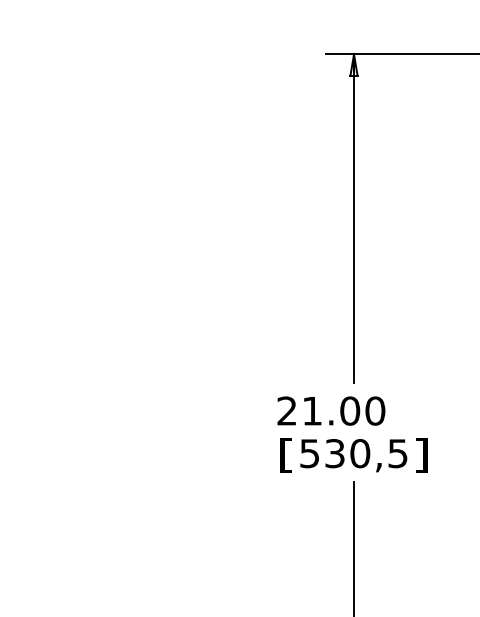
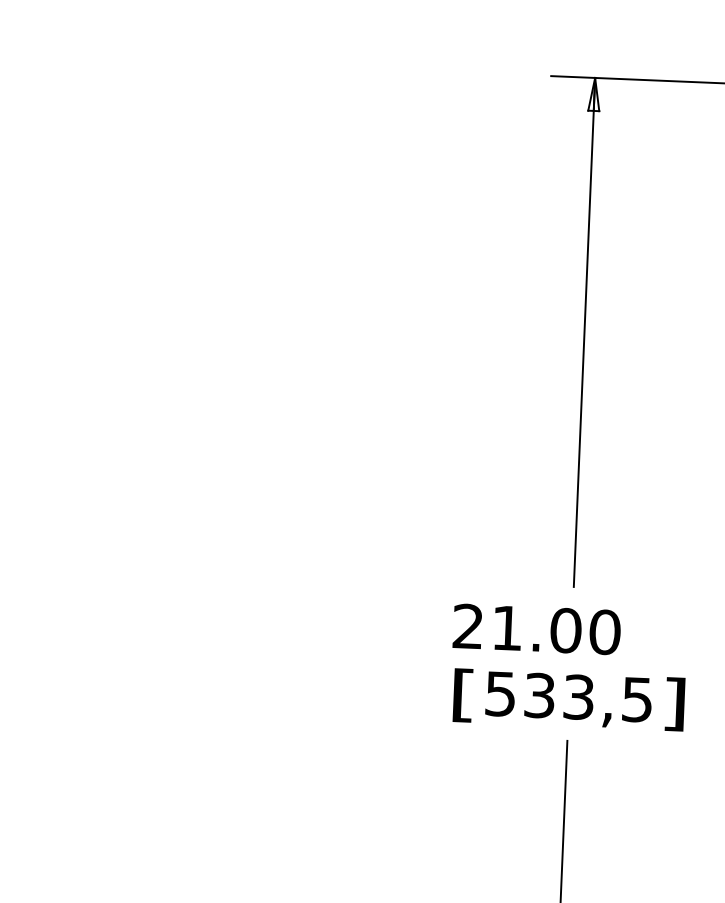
text: (360, 453) -> (579, 697), 530,5 -> 533,5

